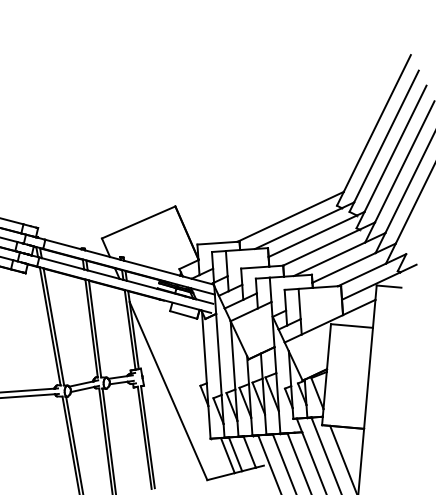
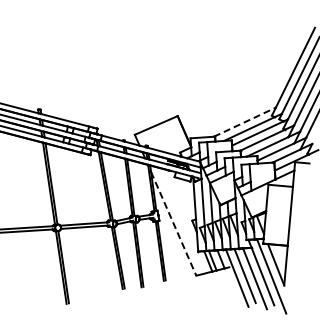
line: (291, 215) -> (245, 121), solid -> dashed
line: (168, 390) -> (173, 223), solid -> dashed

